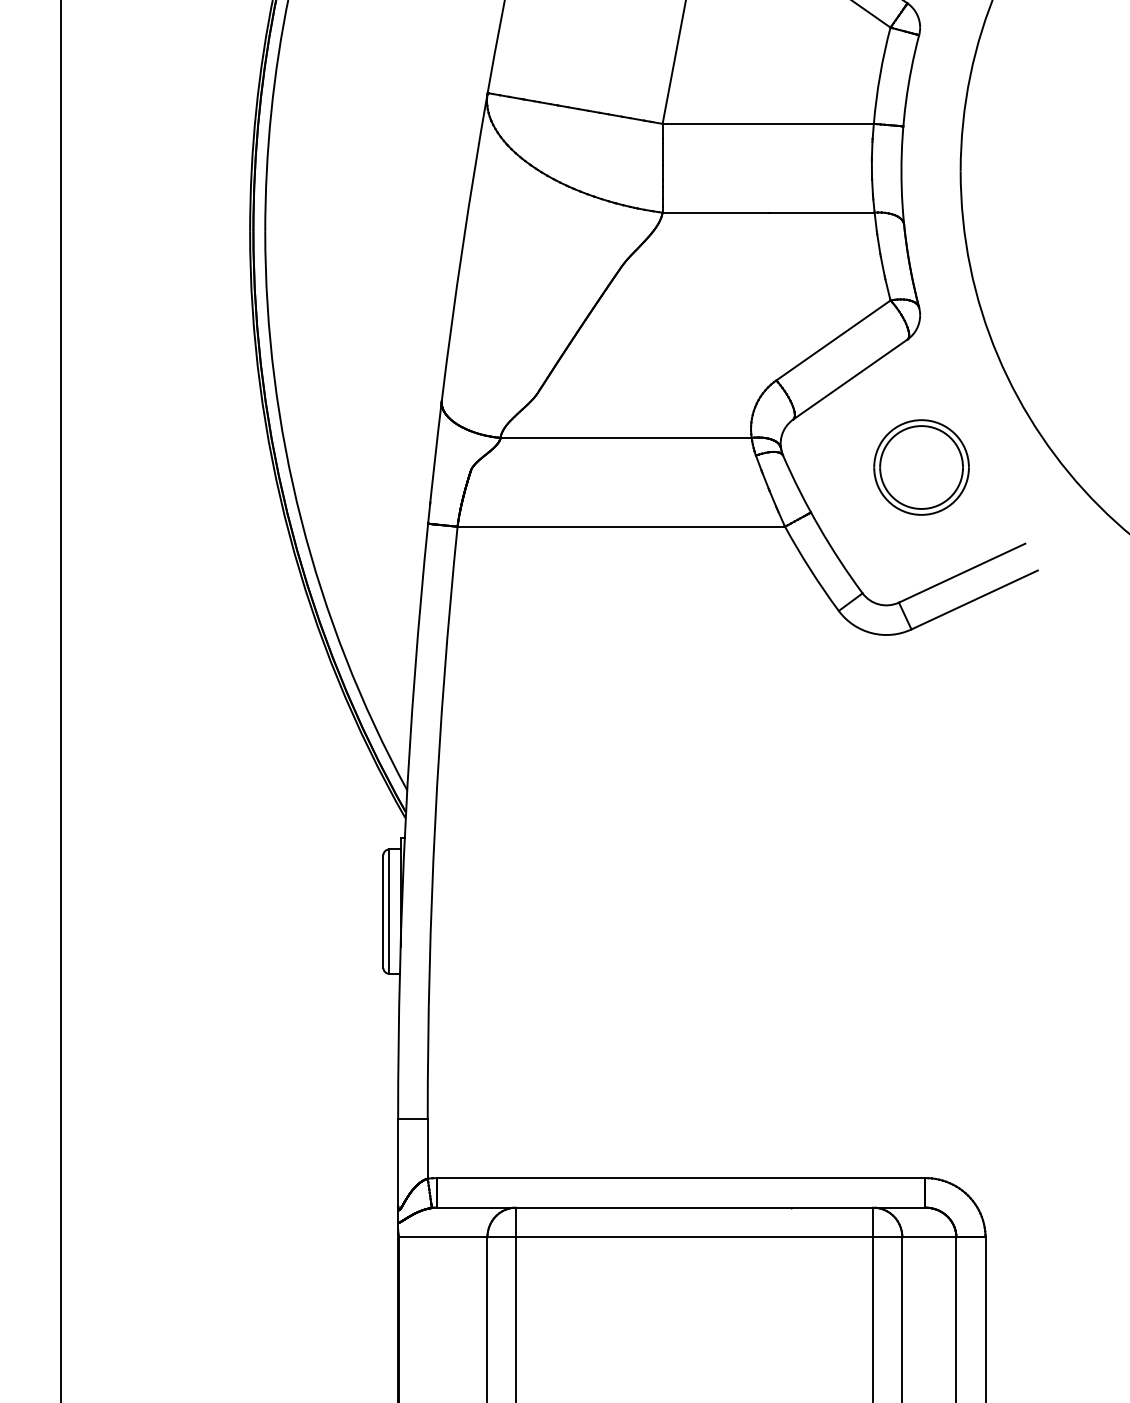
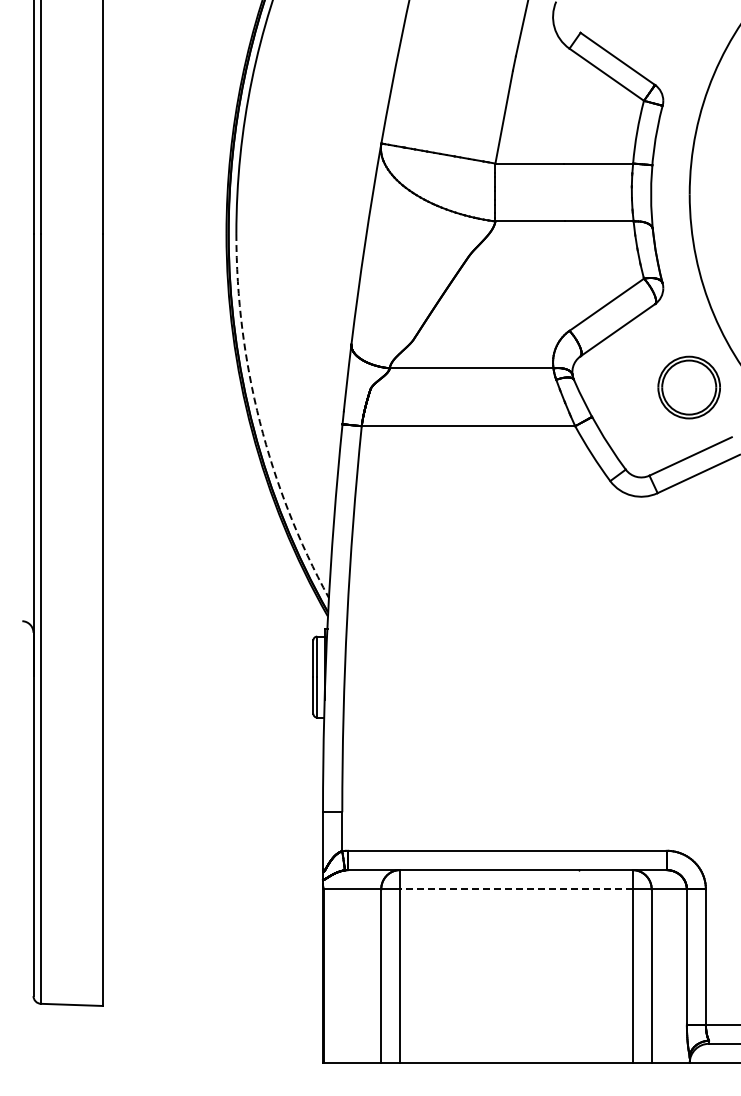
part: (920, 467) -> (688, 387), moved
arc: (300, 519) -> (259, 421), solid -> dashed
line: (693, 1237) -> (515, 889), solid -> dashed

